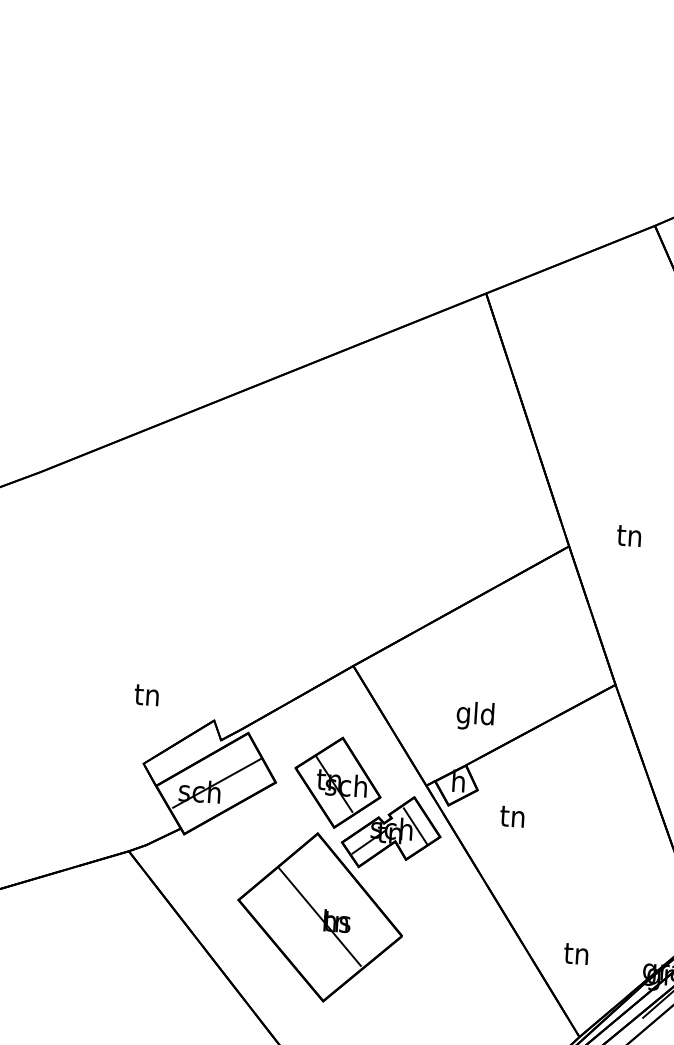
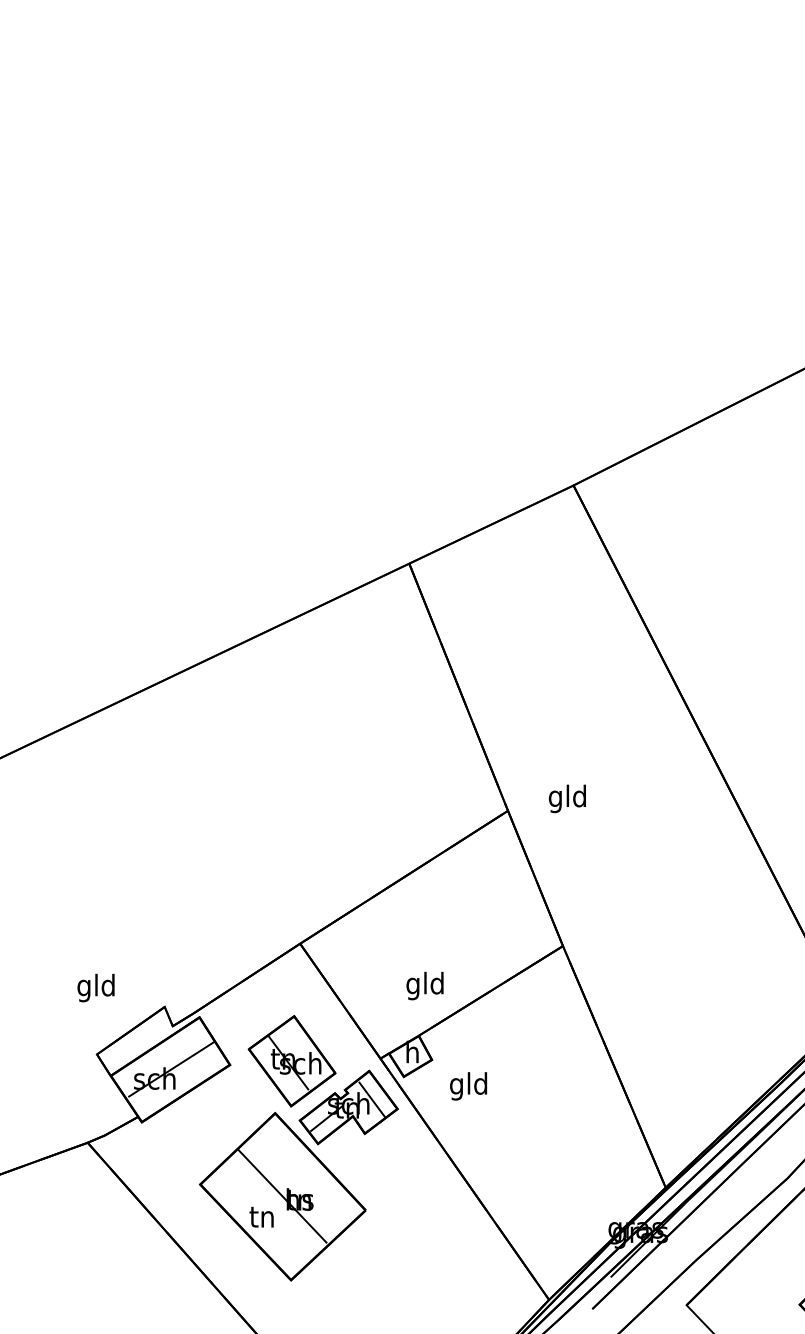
text: (628, 537) -> (566, 798), tn -> gld
text: (146, 696) -> (95, 987), tn -> gld
text: (512, 819) -> (468, 1086), tn -> gld
text: (576, 954) -> (261, 1217), moved

